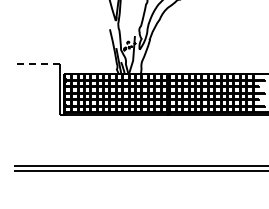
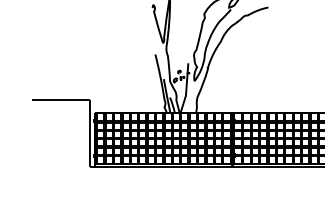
line: (38, 63) -> (61, 99), dashed -> solid

